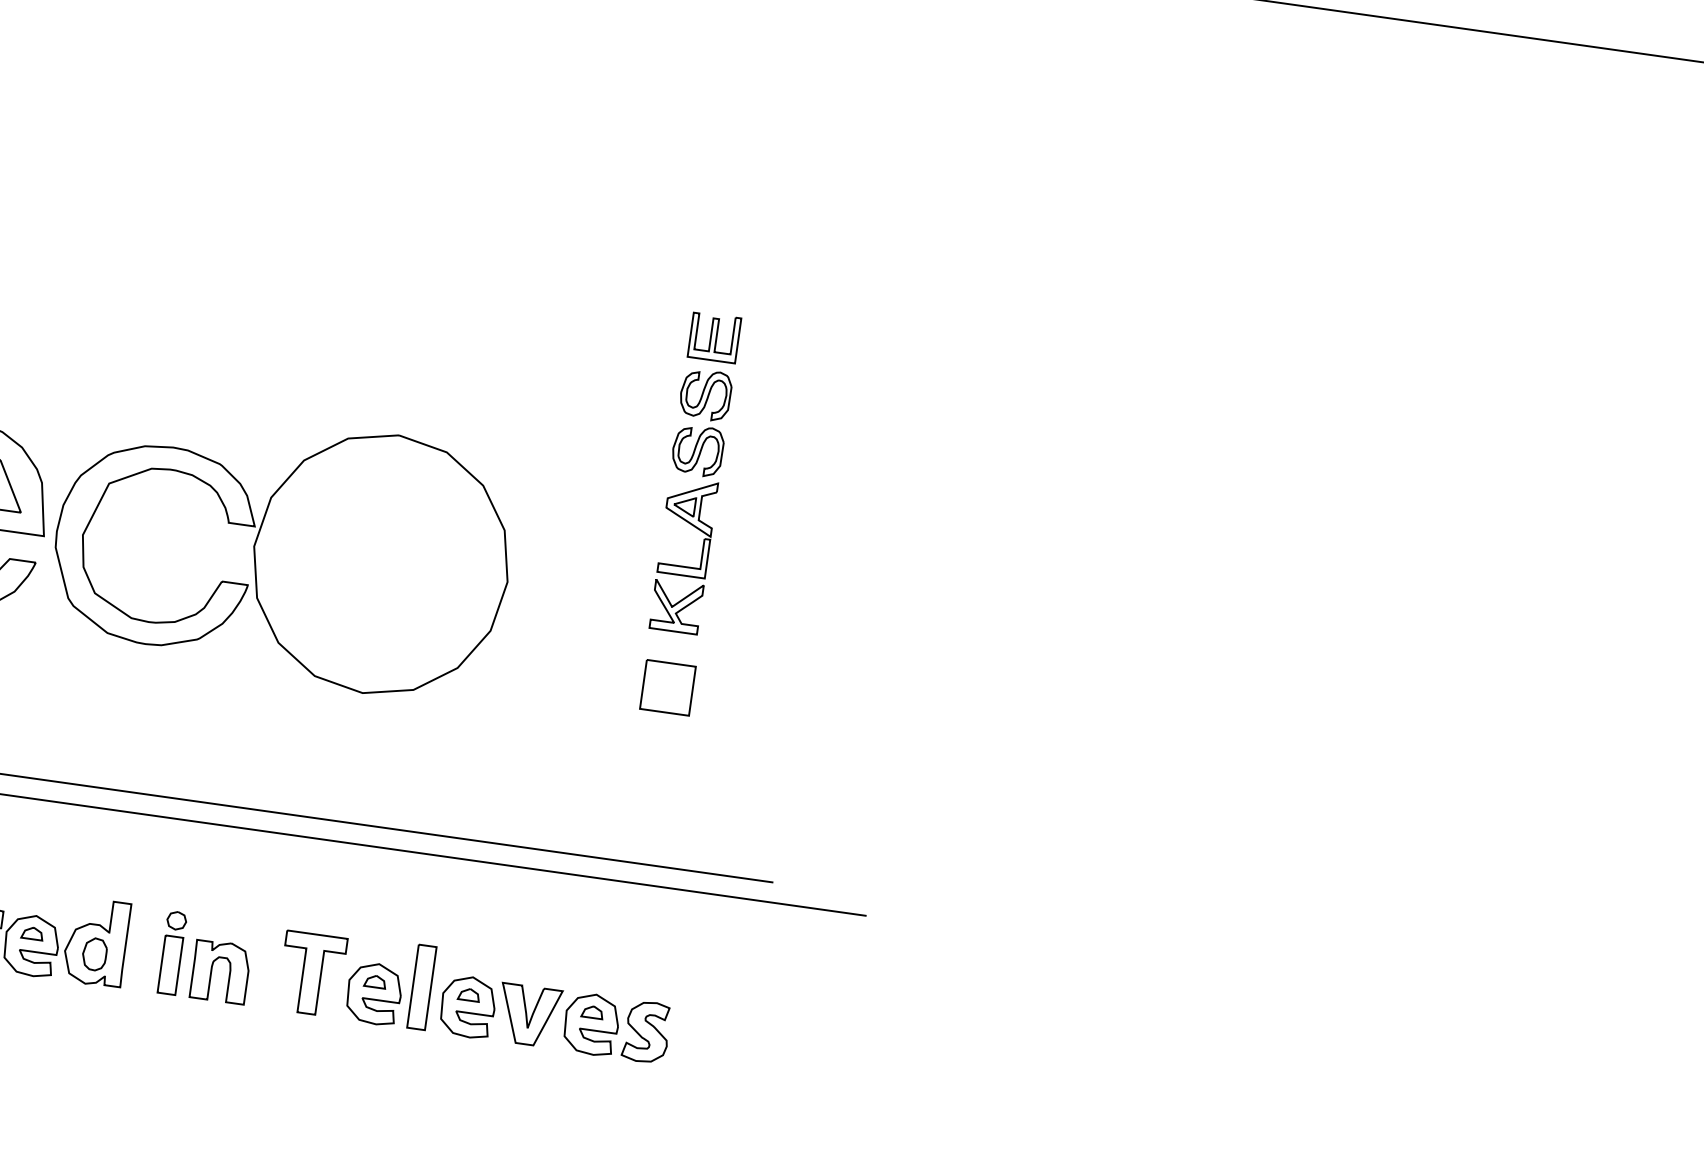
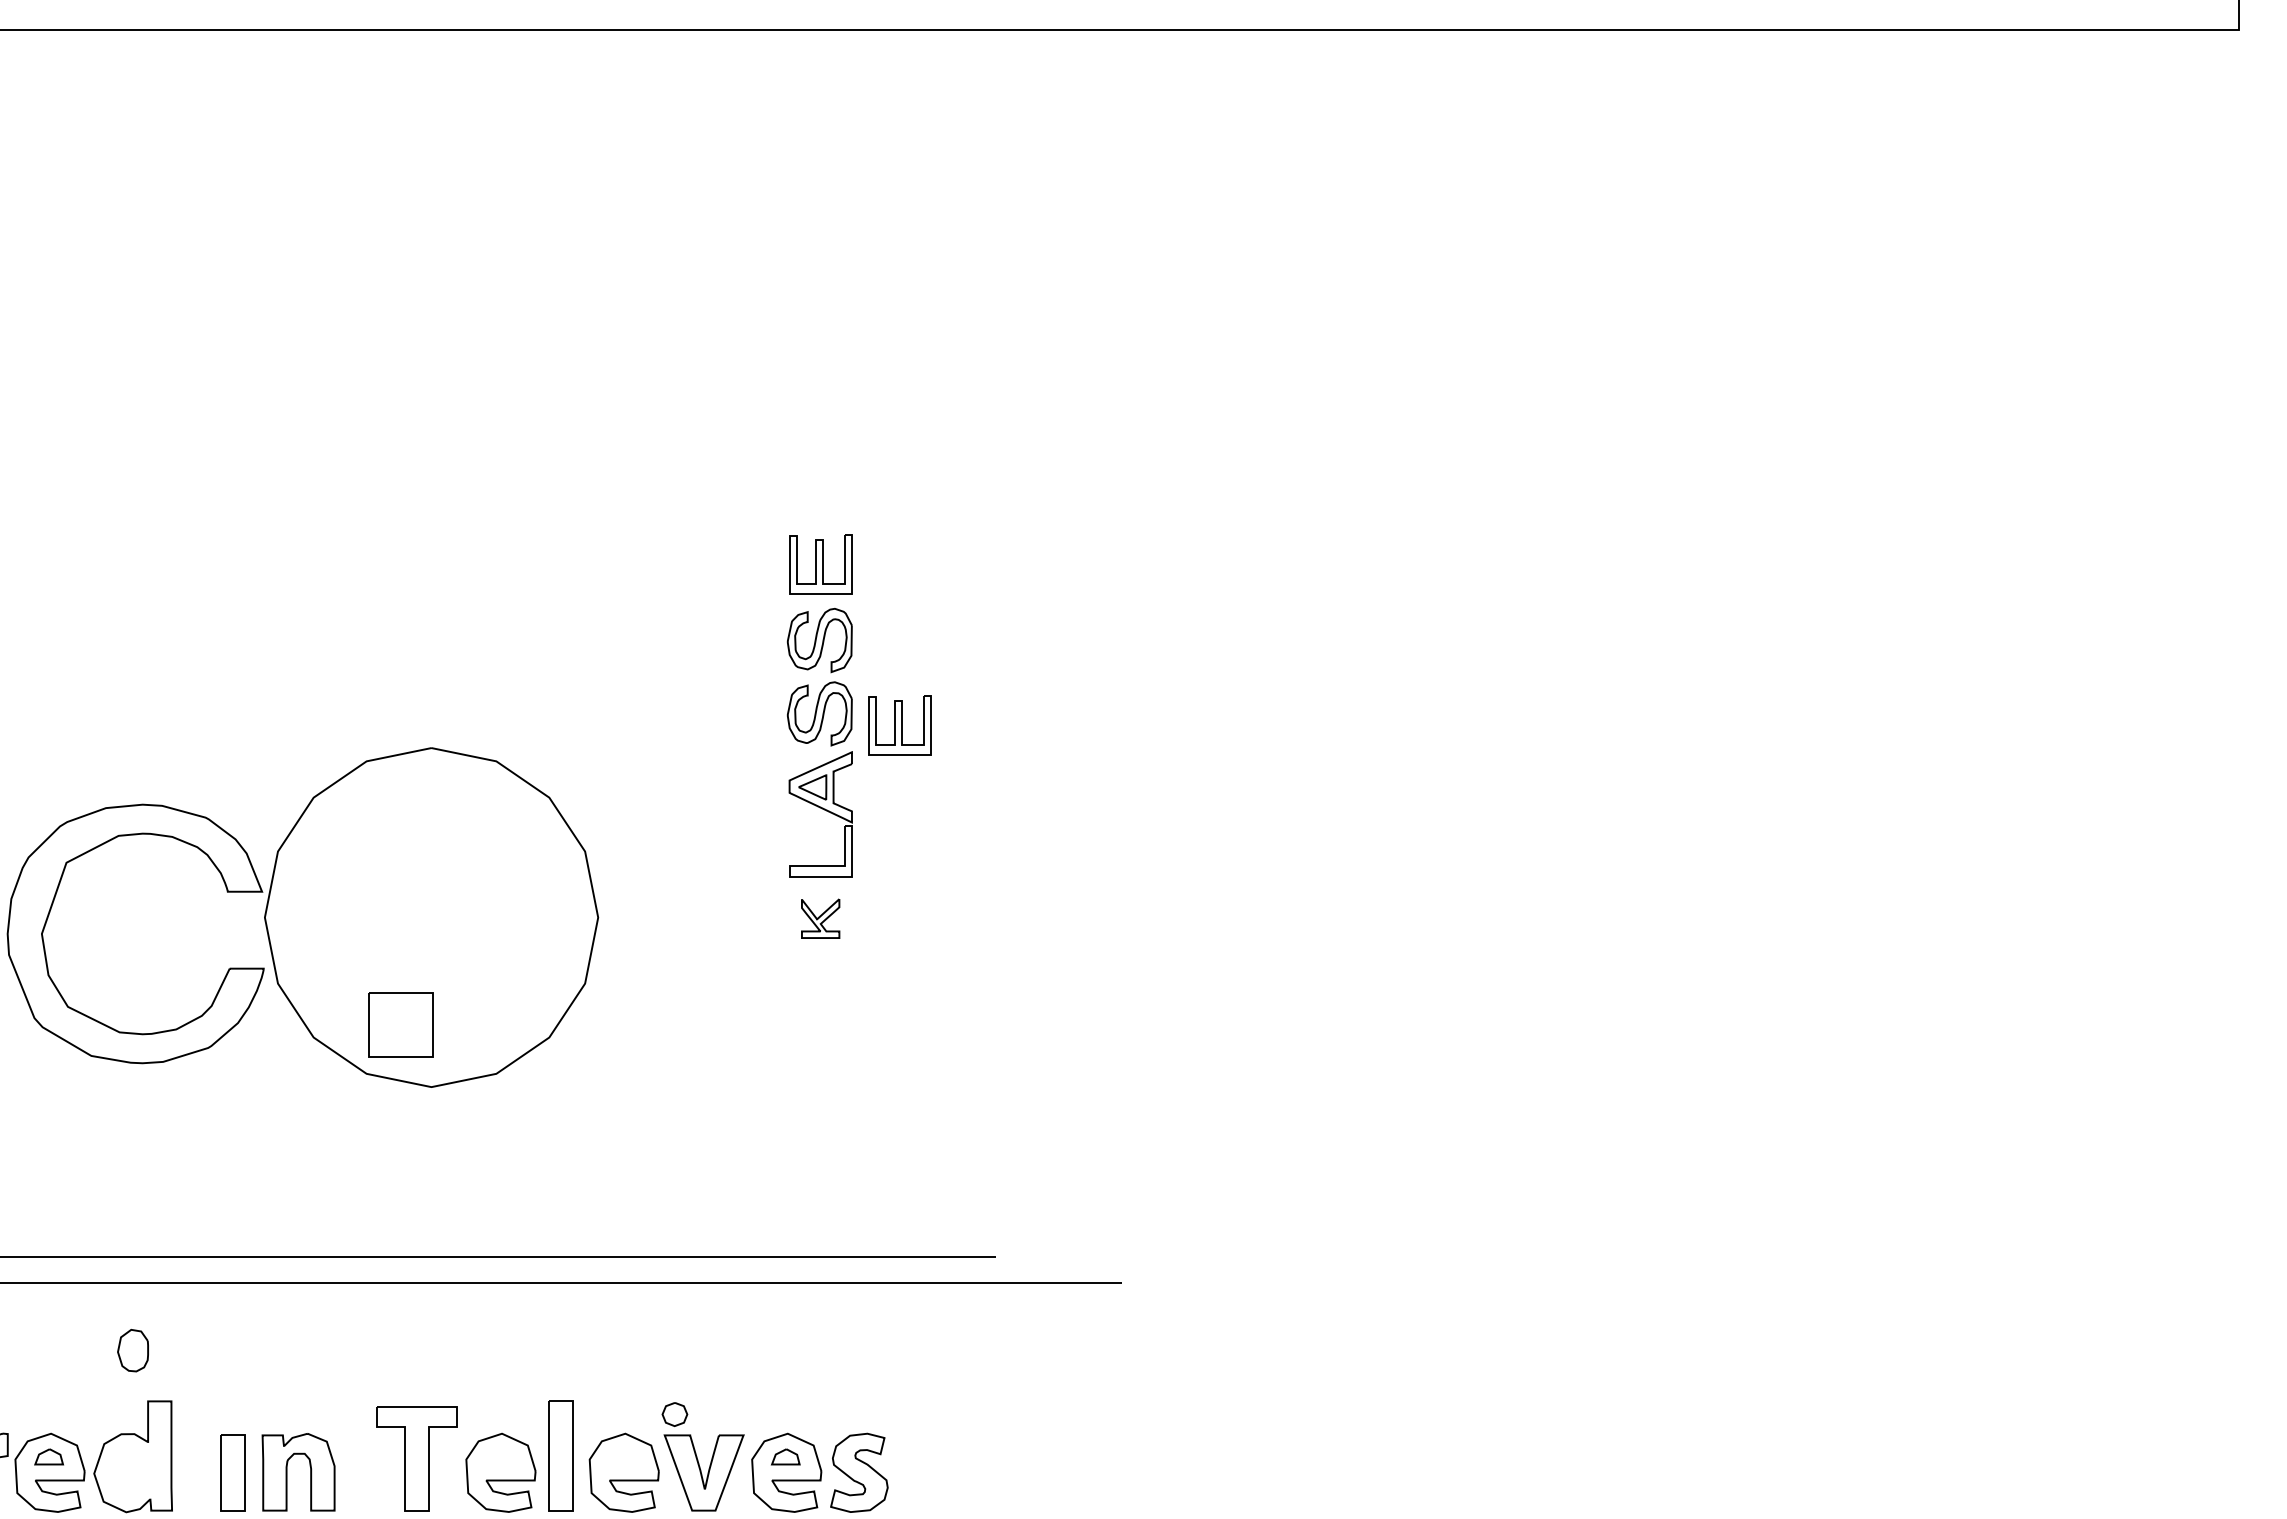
part: (757, 468) -> (899, 725), added
part: (676, 606) -> (820, 918), size x0.6
part: (667, 687) -> (400, 1024), moved
part: (176, 920) -> (674, 1414), moved
part: (94, 954) -> (132, 1350), moved
part: (374, 981) -> (499, 1456), removed
part: (469, 994) -> (623, 1456), removed

